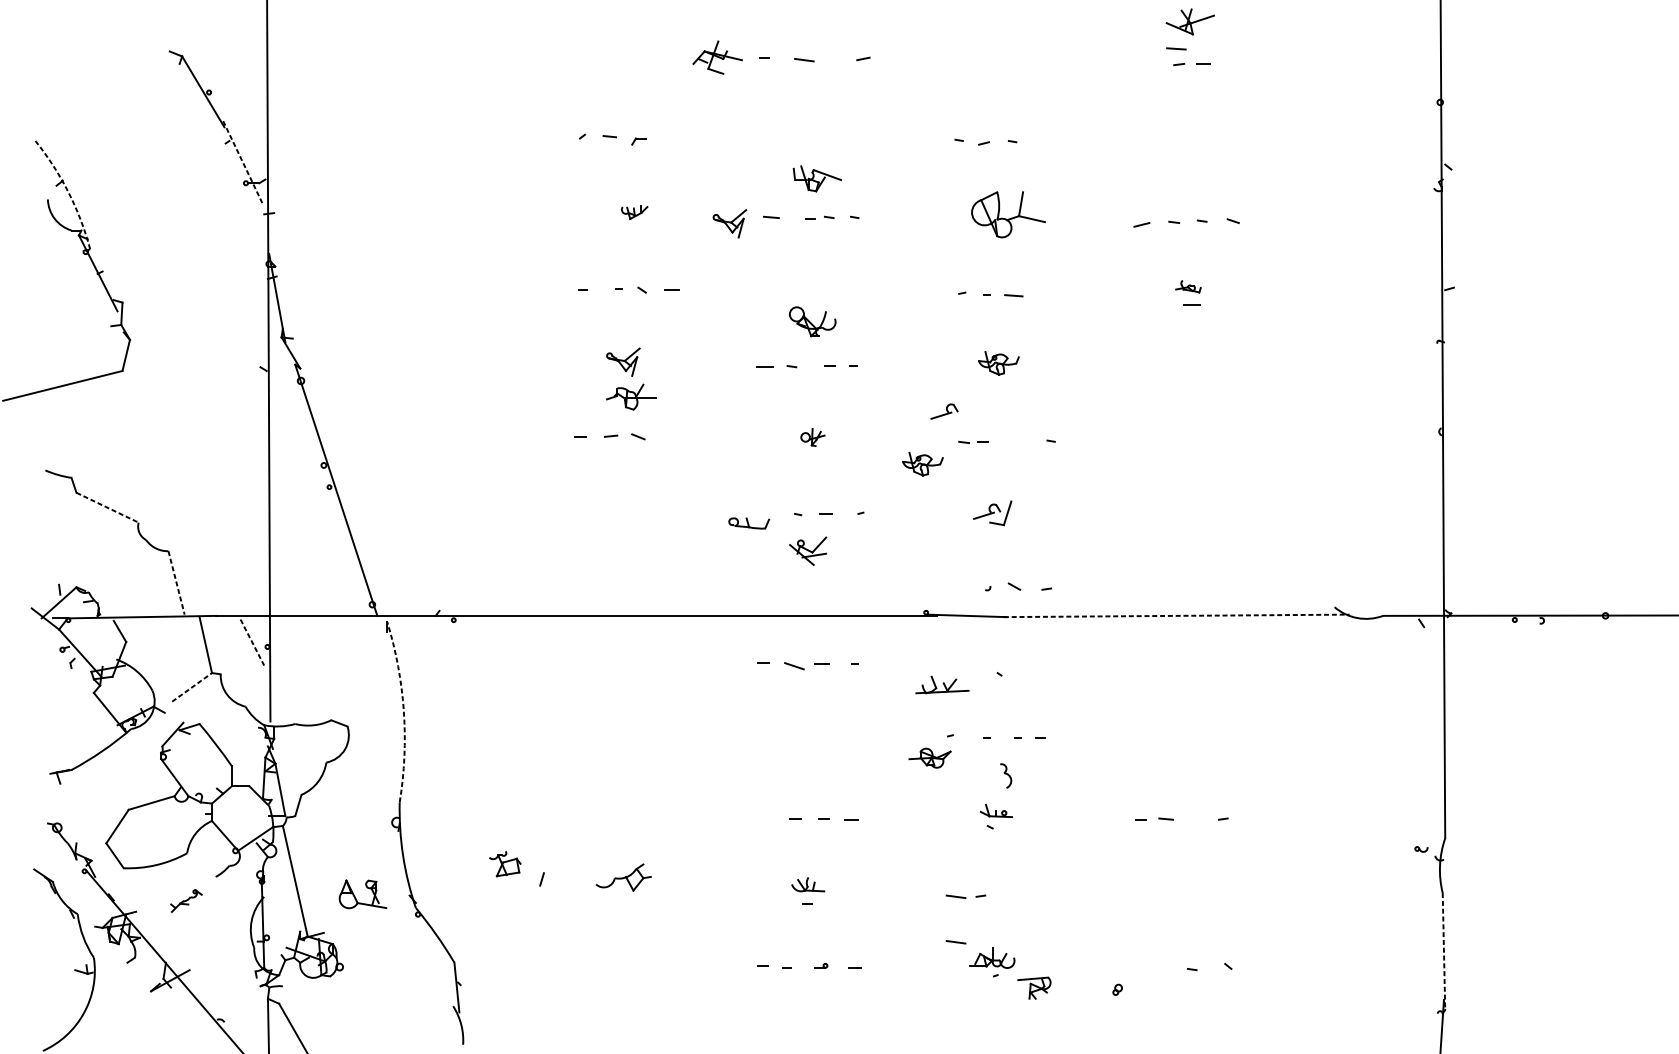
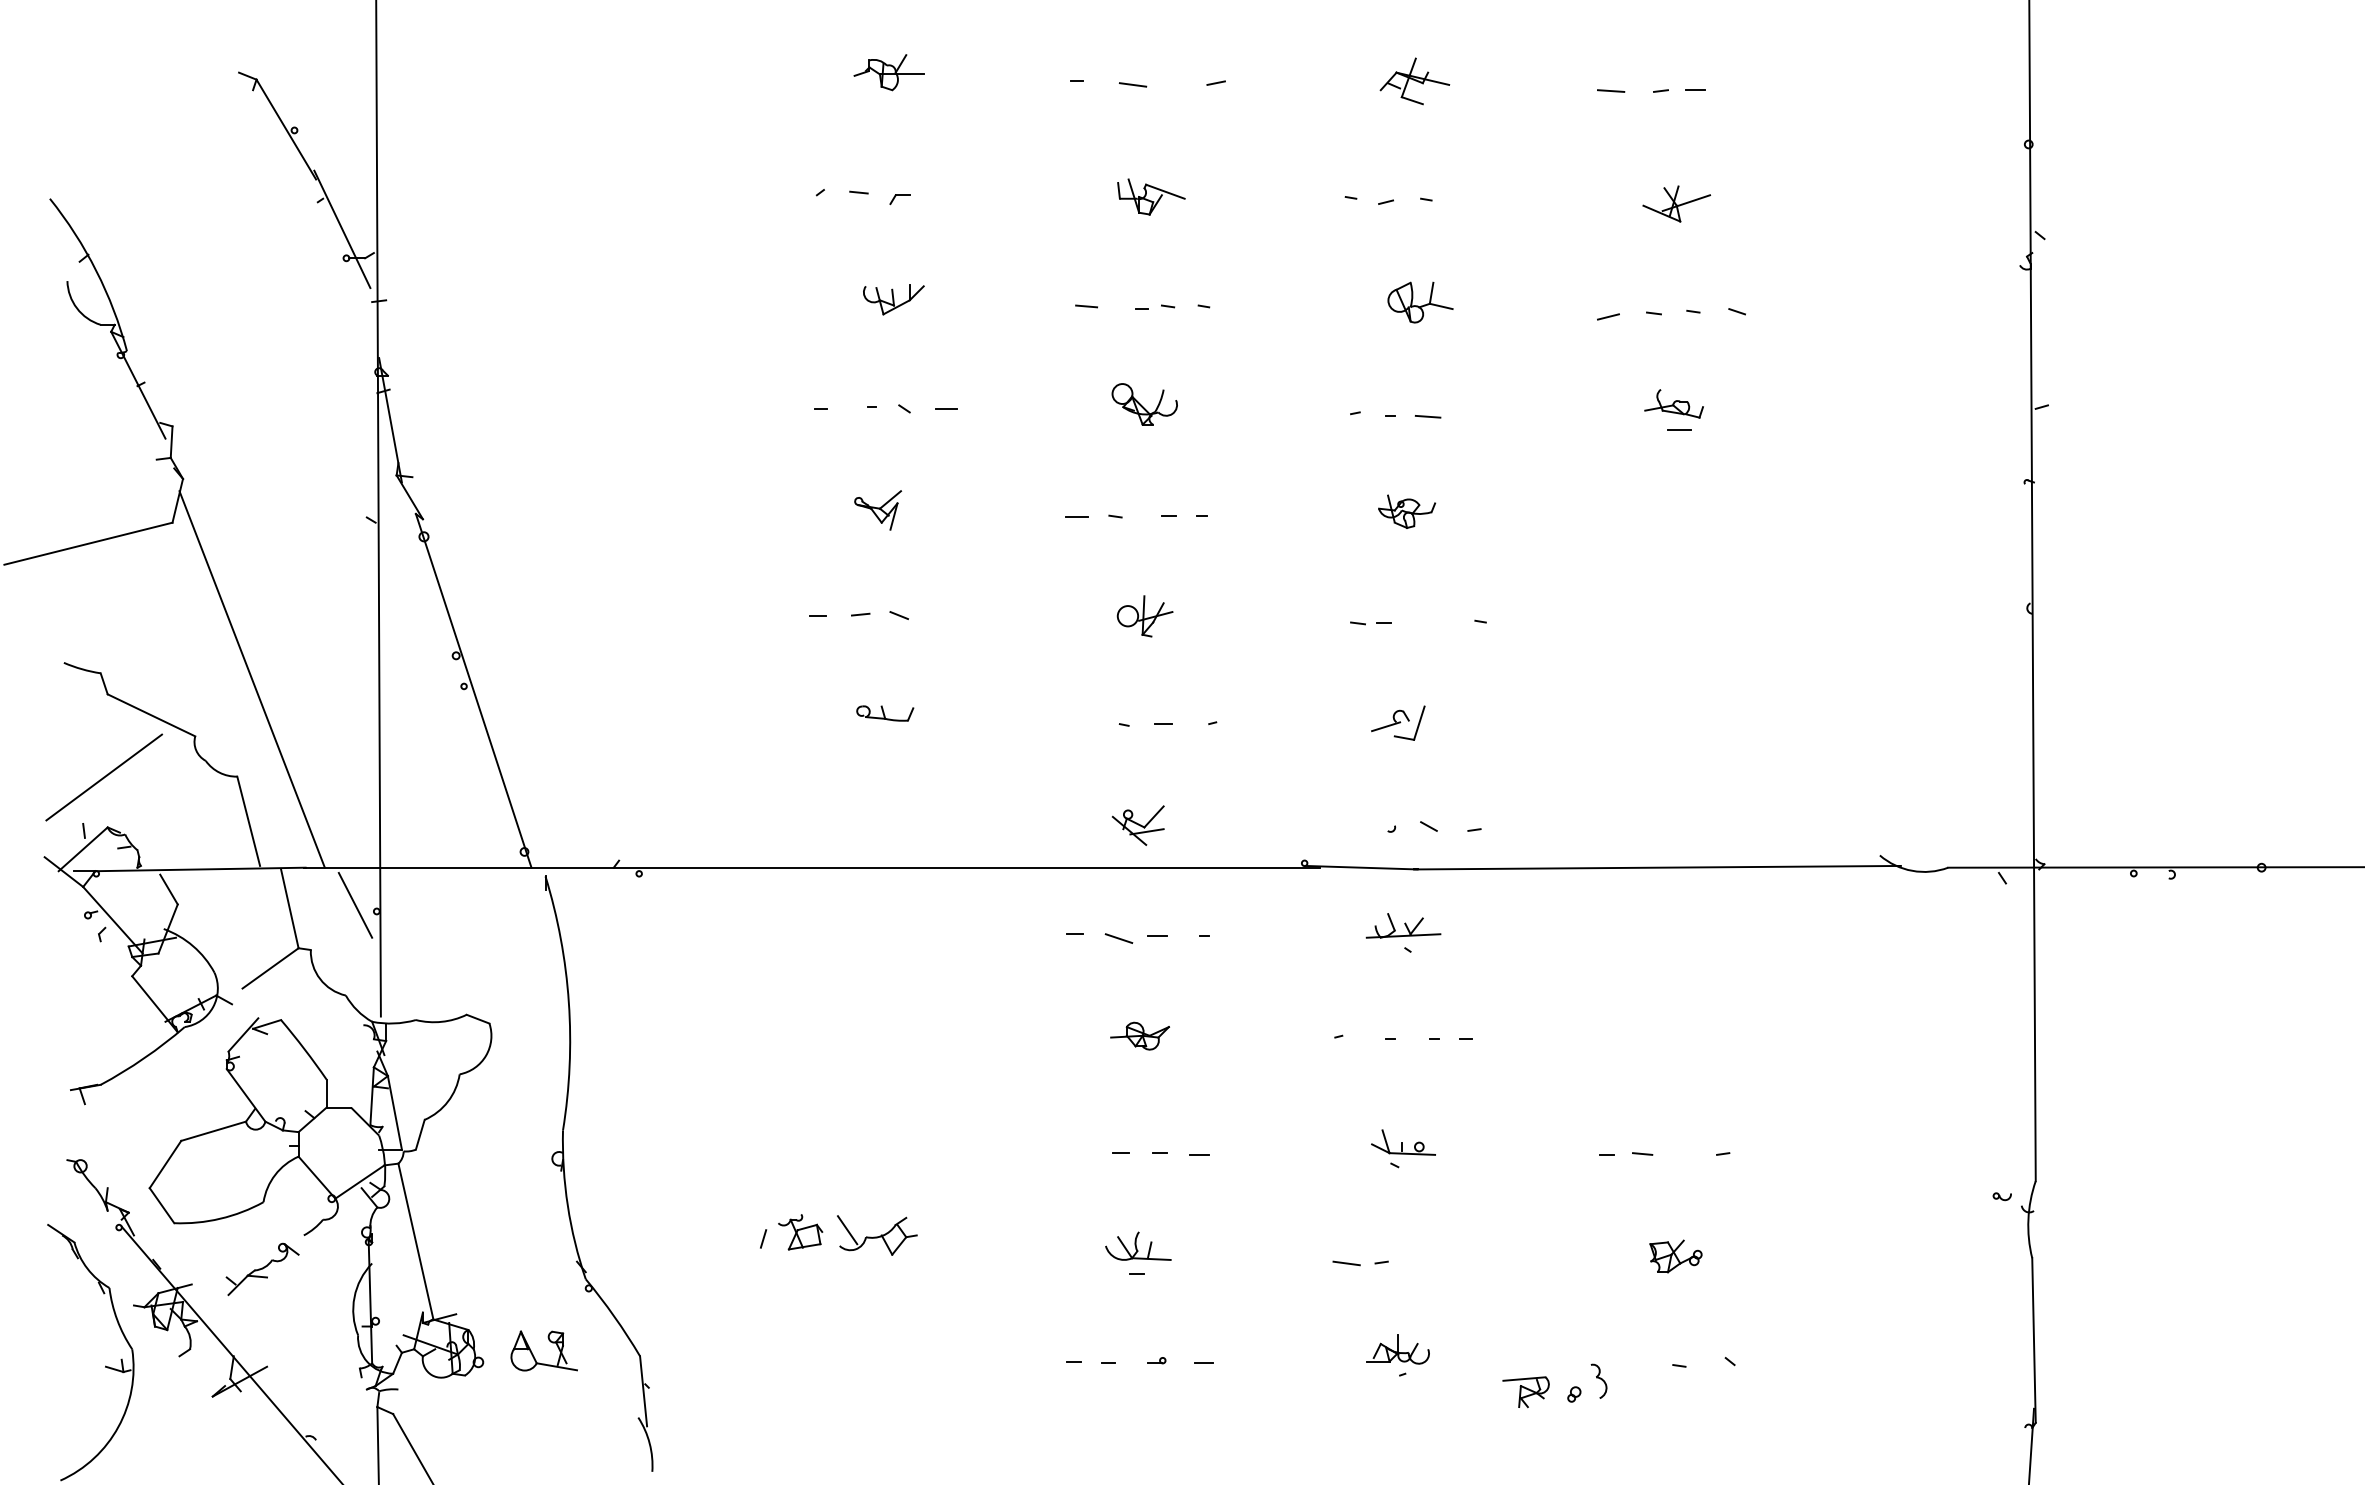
part: (1190, 21) -> (1676, 203), moved
line: (1176, 48) -> (1611, 90), moved
part: (717, 57) -> (1414, 81), moved
line: (243, 162) -> (342, 229), dashed -> solid
part: (817, 178) -> (1151, 196), moved
arc: (68, 191) -> (96, 270), dashed -> solid
part: (634, 212) -> (893, 299), size x1.67
part: (1008, 214) -> (1420, 302), size x0.62
part: (730, 223) -> (1028, 315), removed
part: (1188, 286) -> (1673, 403), size x1.67
part: (812, 321) -> (1144, 404), moved
part: (630, 397) -> (888, 72), moved
part: (944, 411) -> (1330, 579), removed
part: (812, 437) -> (1144, 616), size x1.67
part: (923, 463) -> (1300, 653), removed
line: (178, 482) -> (251, 679), added
line: (107, 507) -> (151, 715), dashed -> solid
part: (749, 523) -> (885, 713), moved
line: (74, 551) -> (104, 777), added
part: (808, 551) -> (1138, 825), moved
line: (176, 583) -> (248, 821), dashed -> solid
line: (1177, 615) -> (1658, 867), dashed -> solid
line: (252, 642) -> (355, 905), dashed -> solid
part: (942, 684) -> (1403, 925), moved
line: (192, 687) -> (270, 968), dashed -> solid
arc: (403, 711) -> (568, 1002), dashed -> solid
part: (929, 757) -> (1139, 1035), moved
part: (1005, 775) -> (1598, 1380), moved
part: (996, 810) -> (1403, 1142), size x1.43
part: (505, 864) -> (800, 1232), moved
line: (601, 873) -> (847, 1230), added
part: (808, 884) -> (1138, 1245), size x1.43
part: (367, 888) -> (550, 1342), moved
part: (1189, 891) -> (1675, 1256), added
part: (186, 901) -> (262, 1269), size x1.67
line: (955, 942) -> (1346, 1327), removed
line: (1444, 952) -> (2034, 1341), dashed -> solid
part: (1034, 988) -> (1525, 1392), moved

